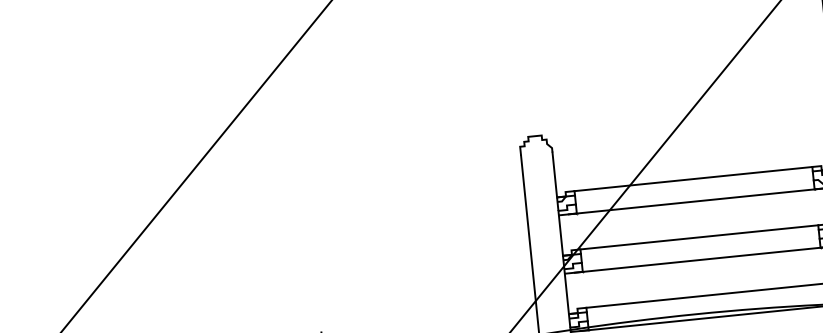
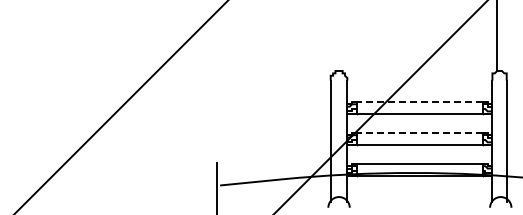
line: (692, 178) -> (419, 101), solid -> dashed
line: (698, 236) -> (419, 132), solid -> dashed

